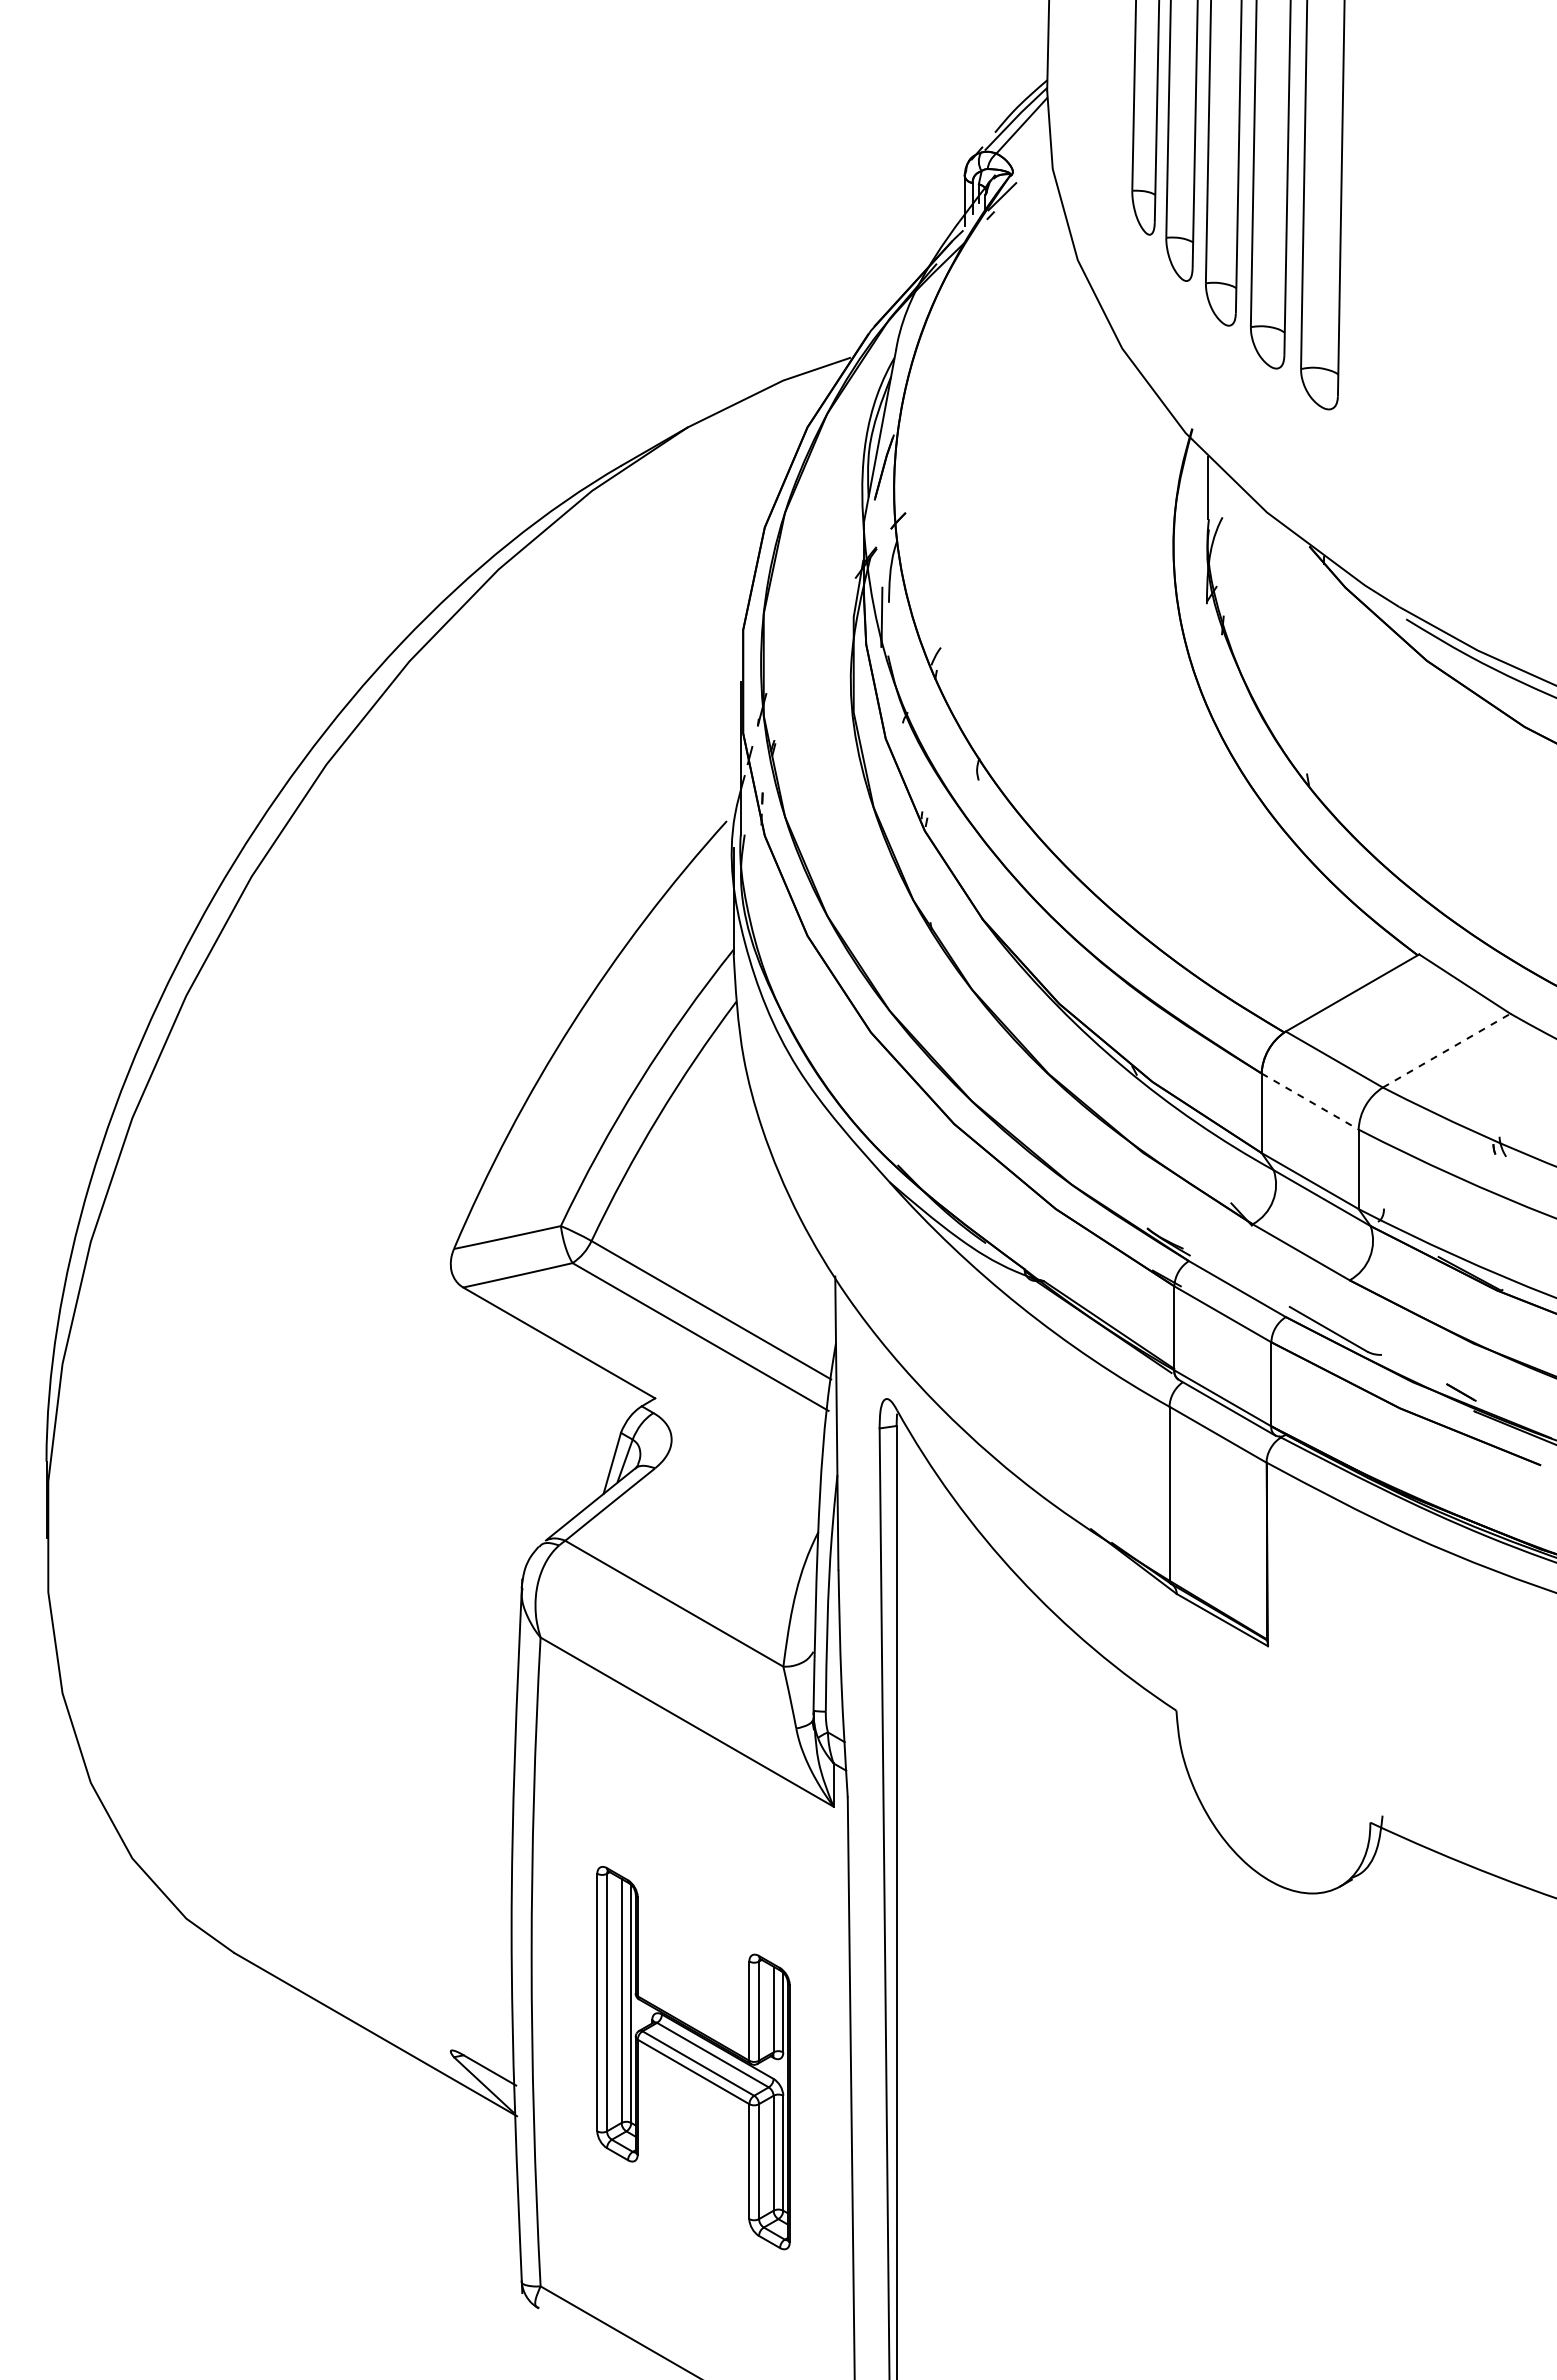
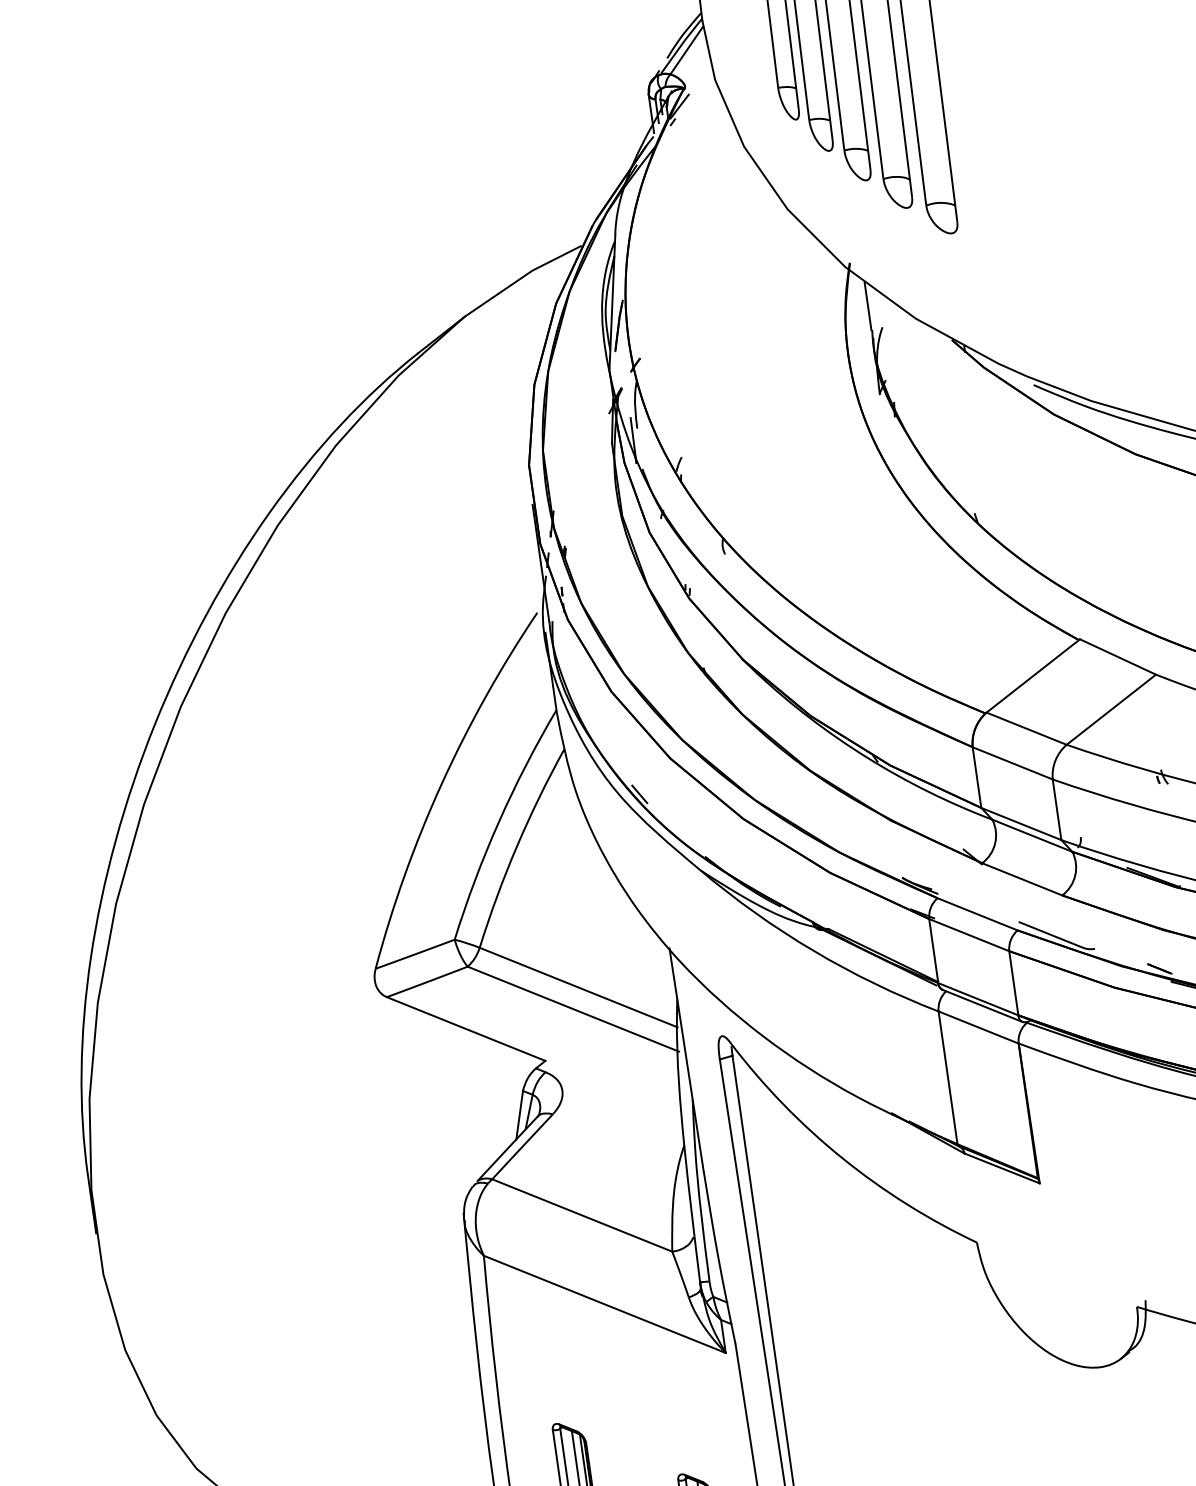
line: (1446, 1050) -> (1111, 709), dashed -> solid
line: (825, 1072) -> (639, 793), added
line: (1310, 1101) -> (1013, 763), dashed -> solid

